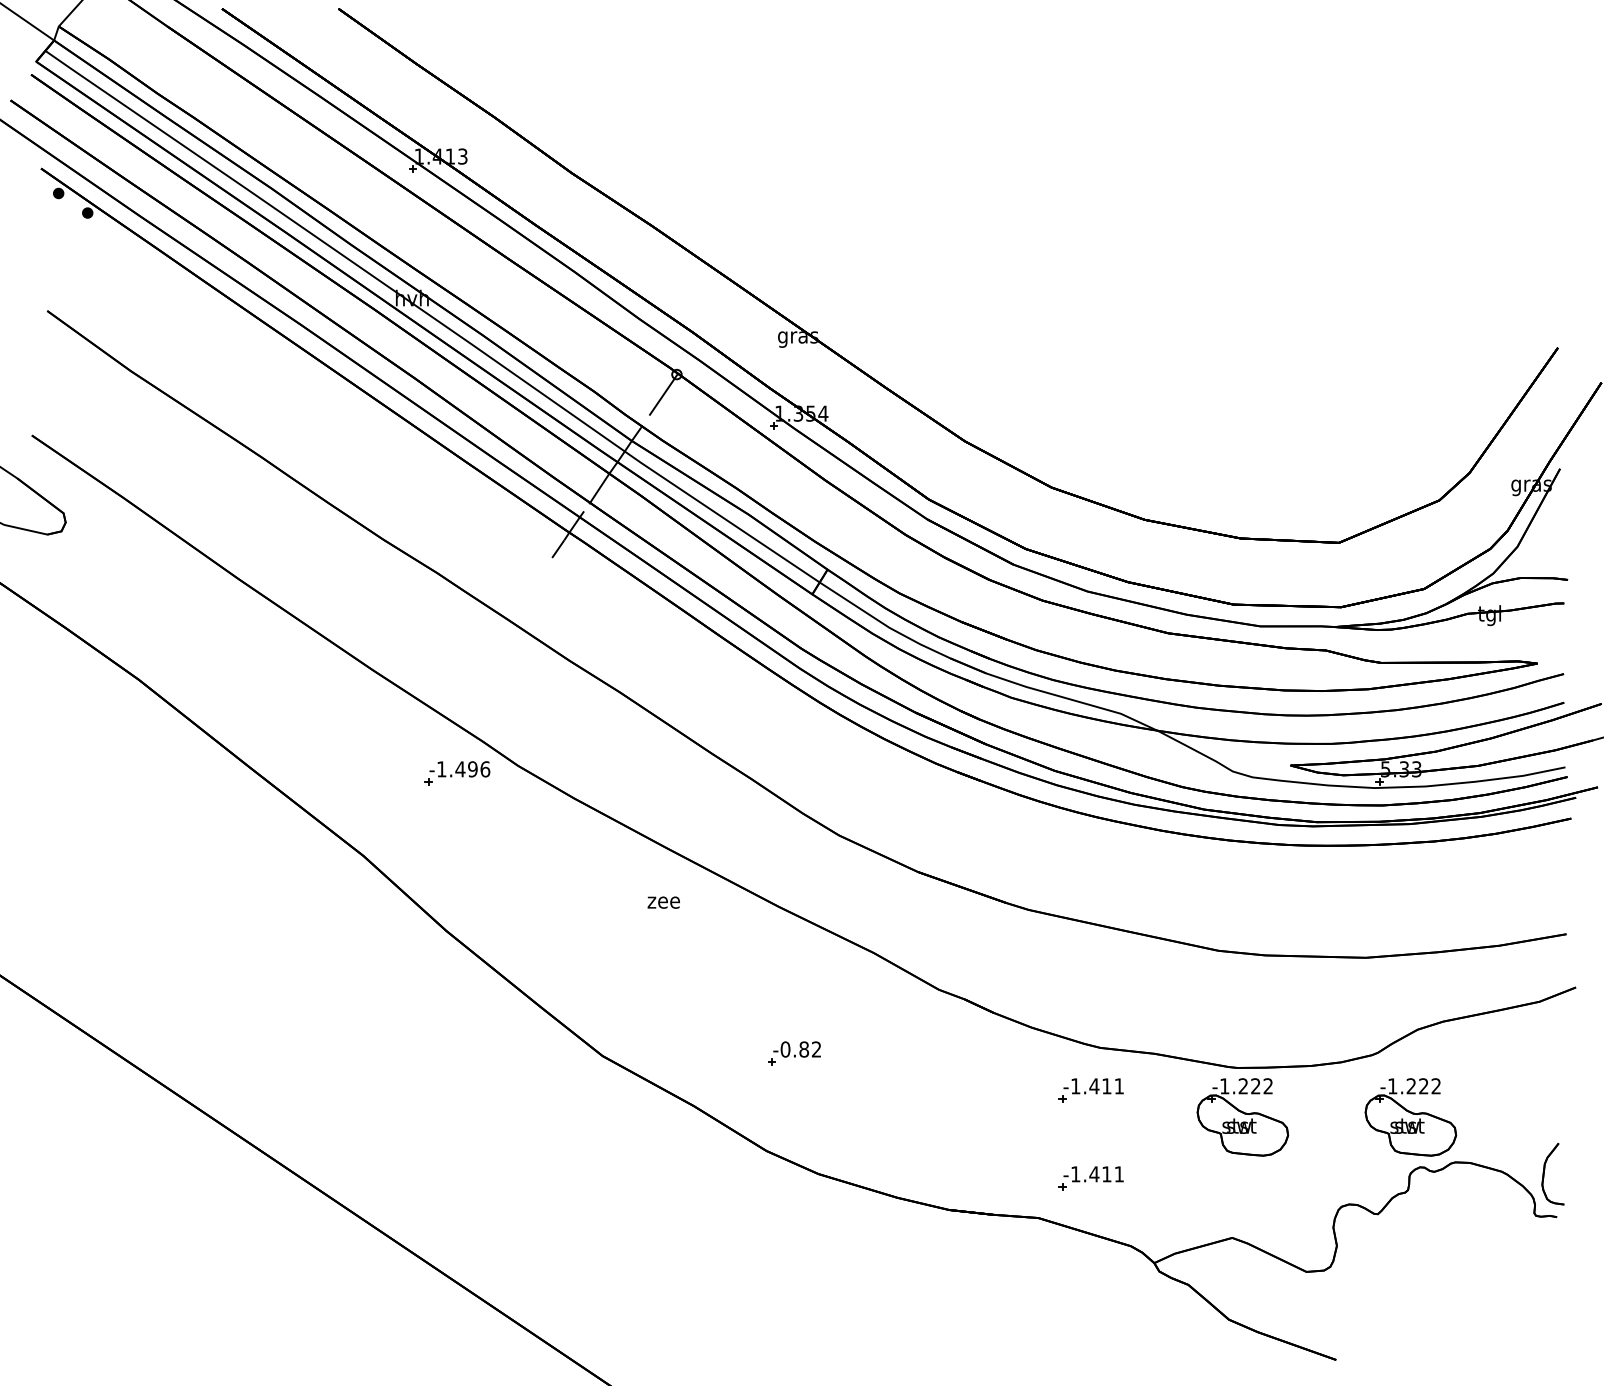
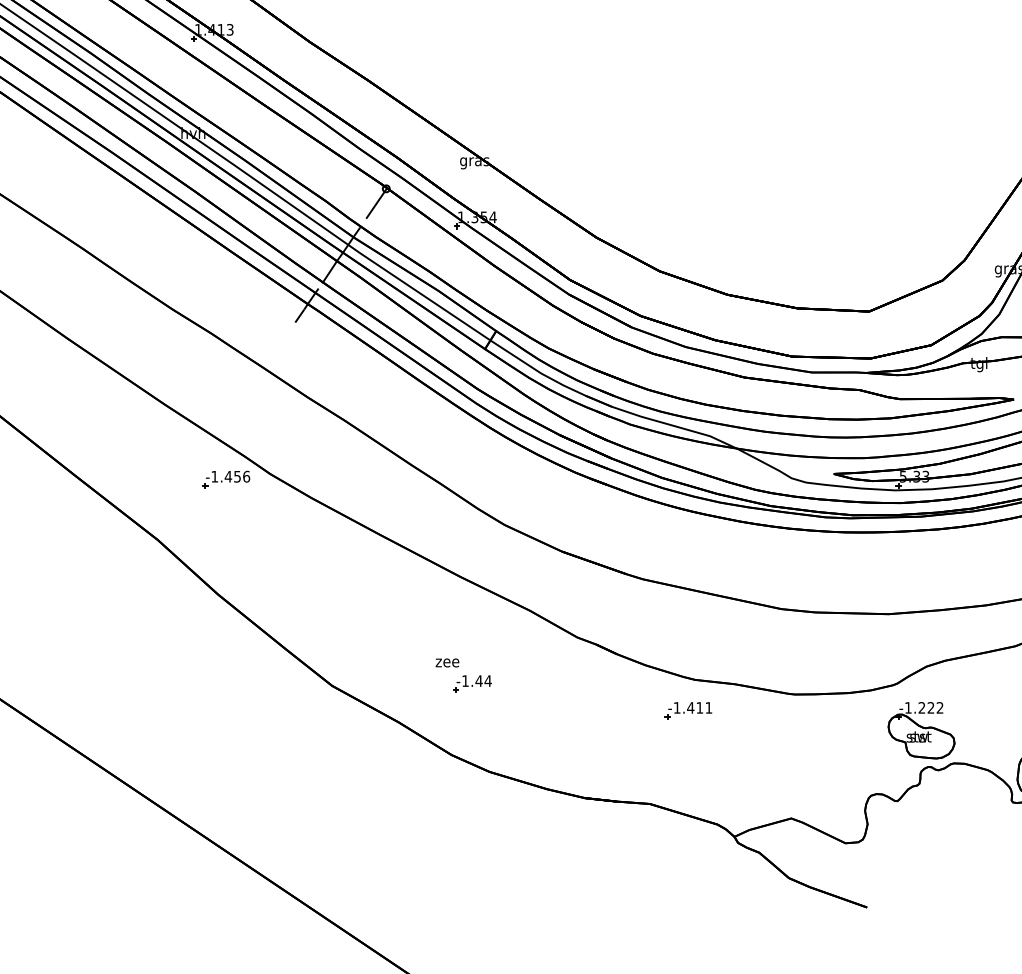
text: (472, 769) -> (237, 476), -1.496 -> -1.456
text: (663, 902) -> (447, 662), moved
text: (800, 1049) -> (476, 681), -0.82 -> -1.44
part: (1242, 1117) -> (798, 730), removed
part: (1090, 1178) -> (687, 775), removed

